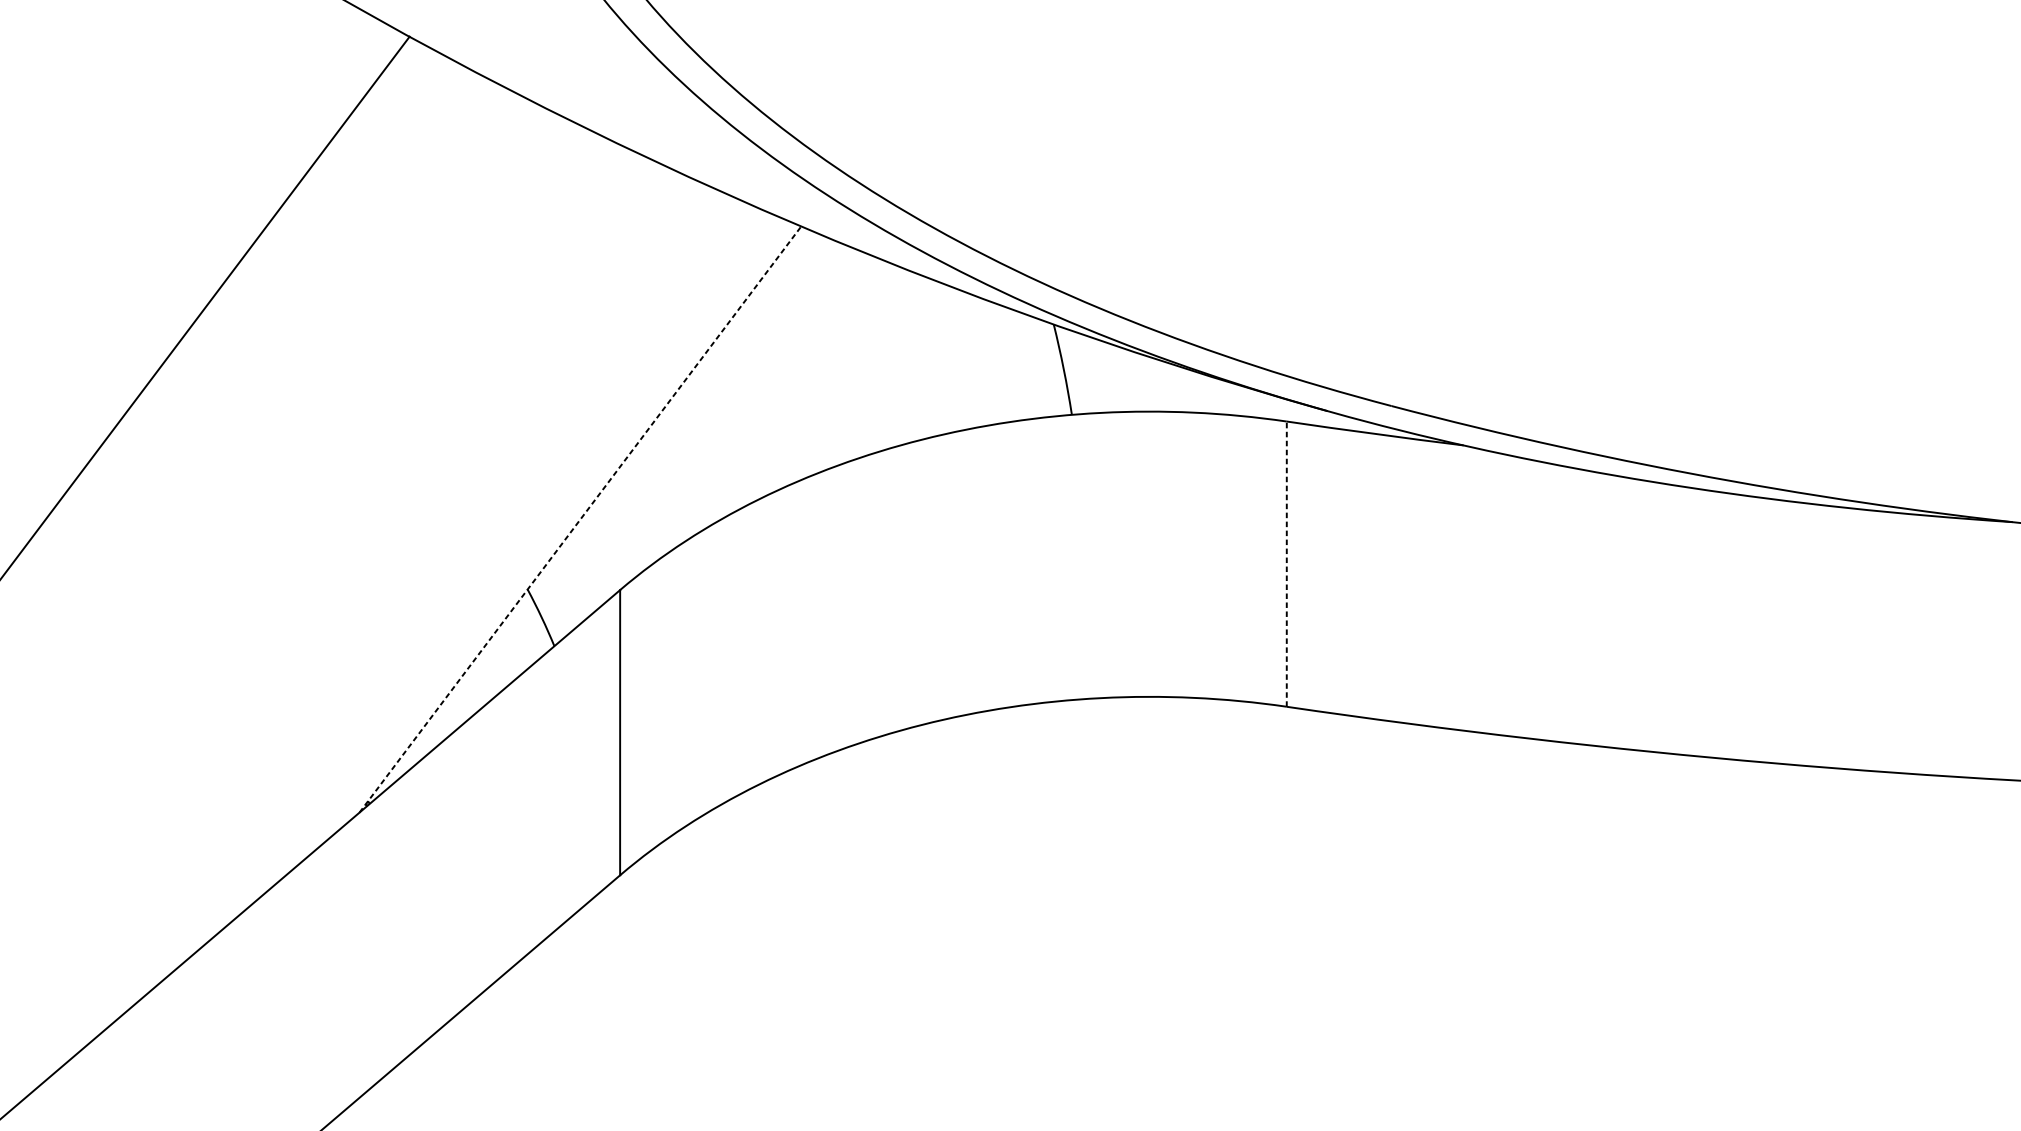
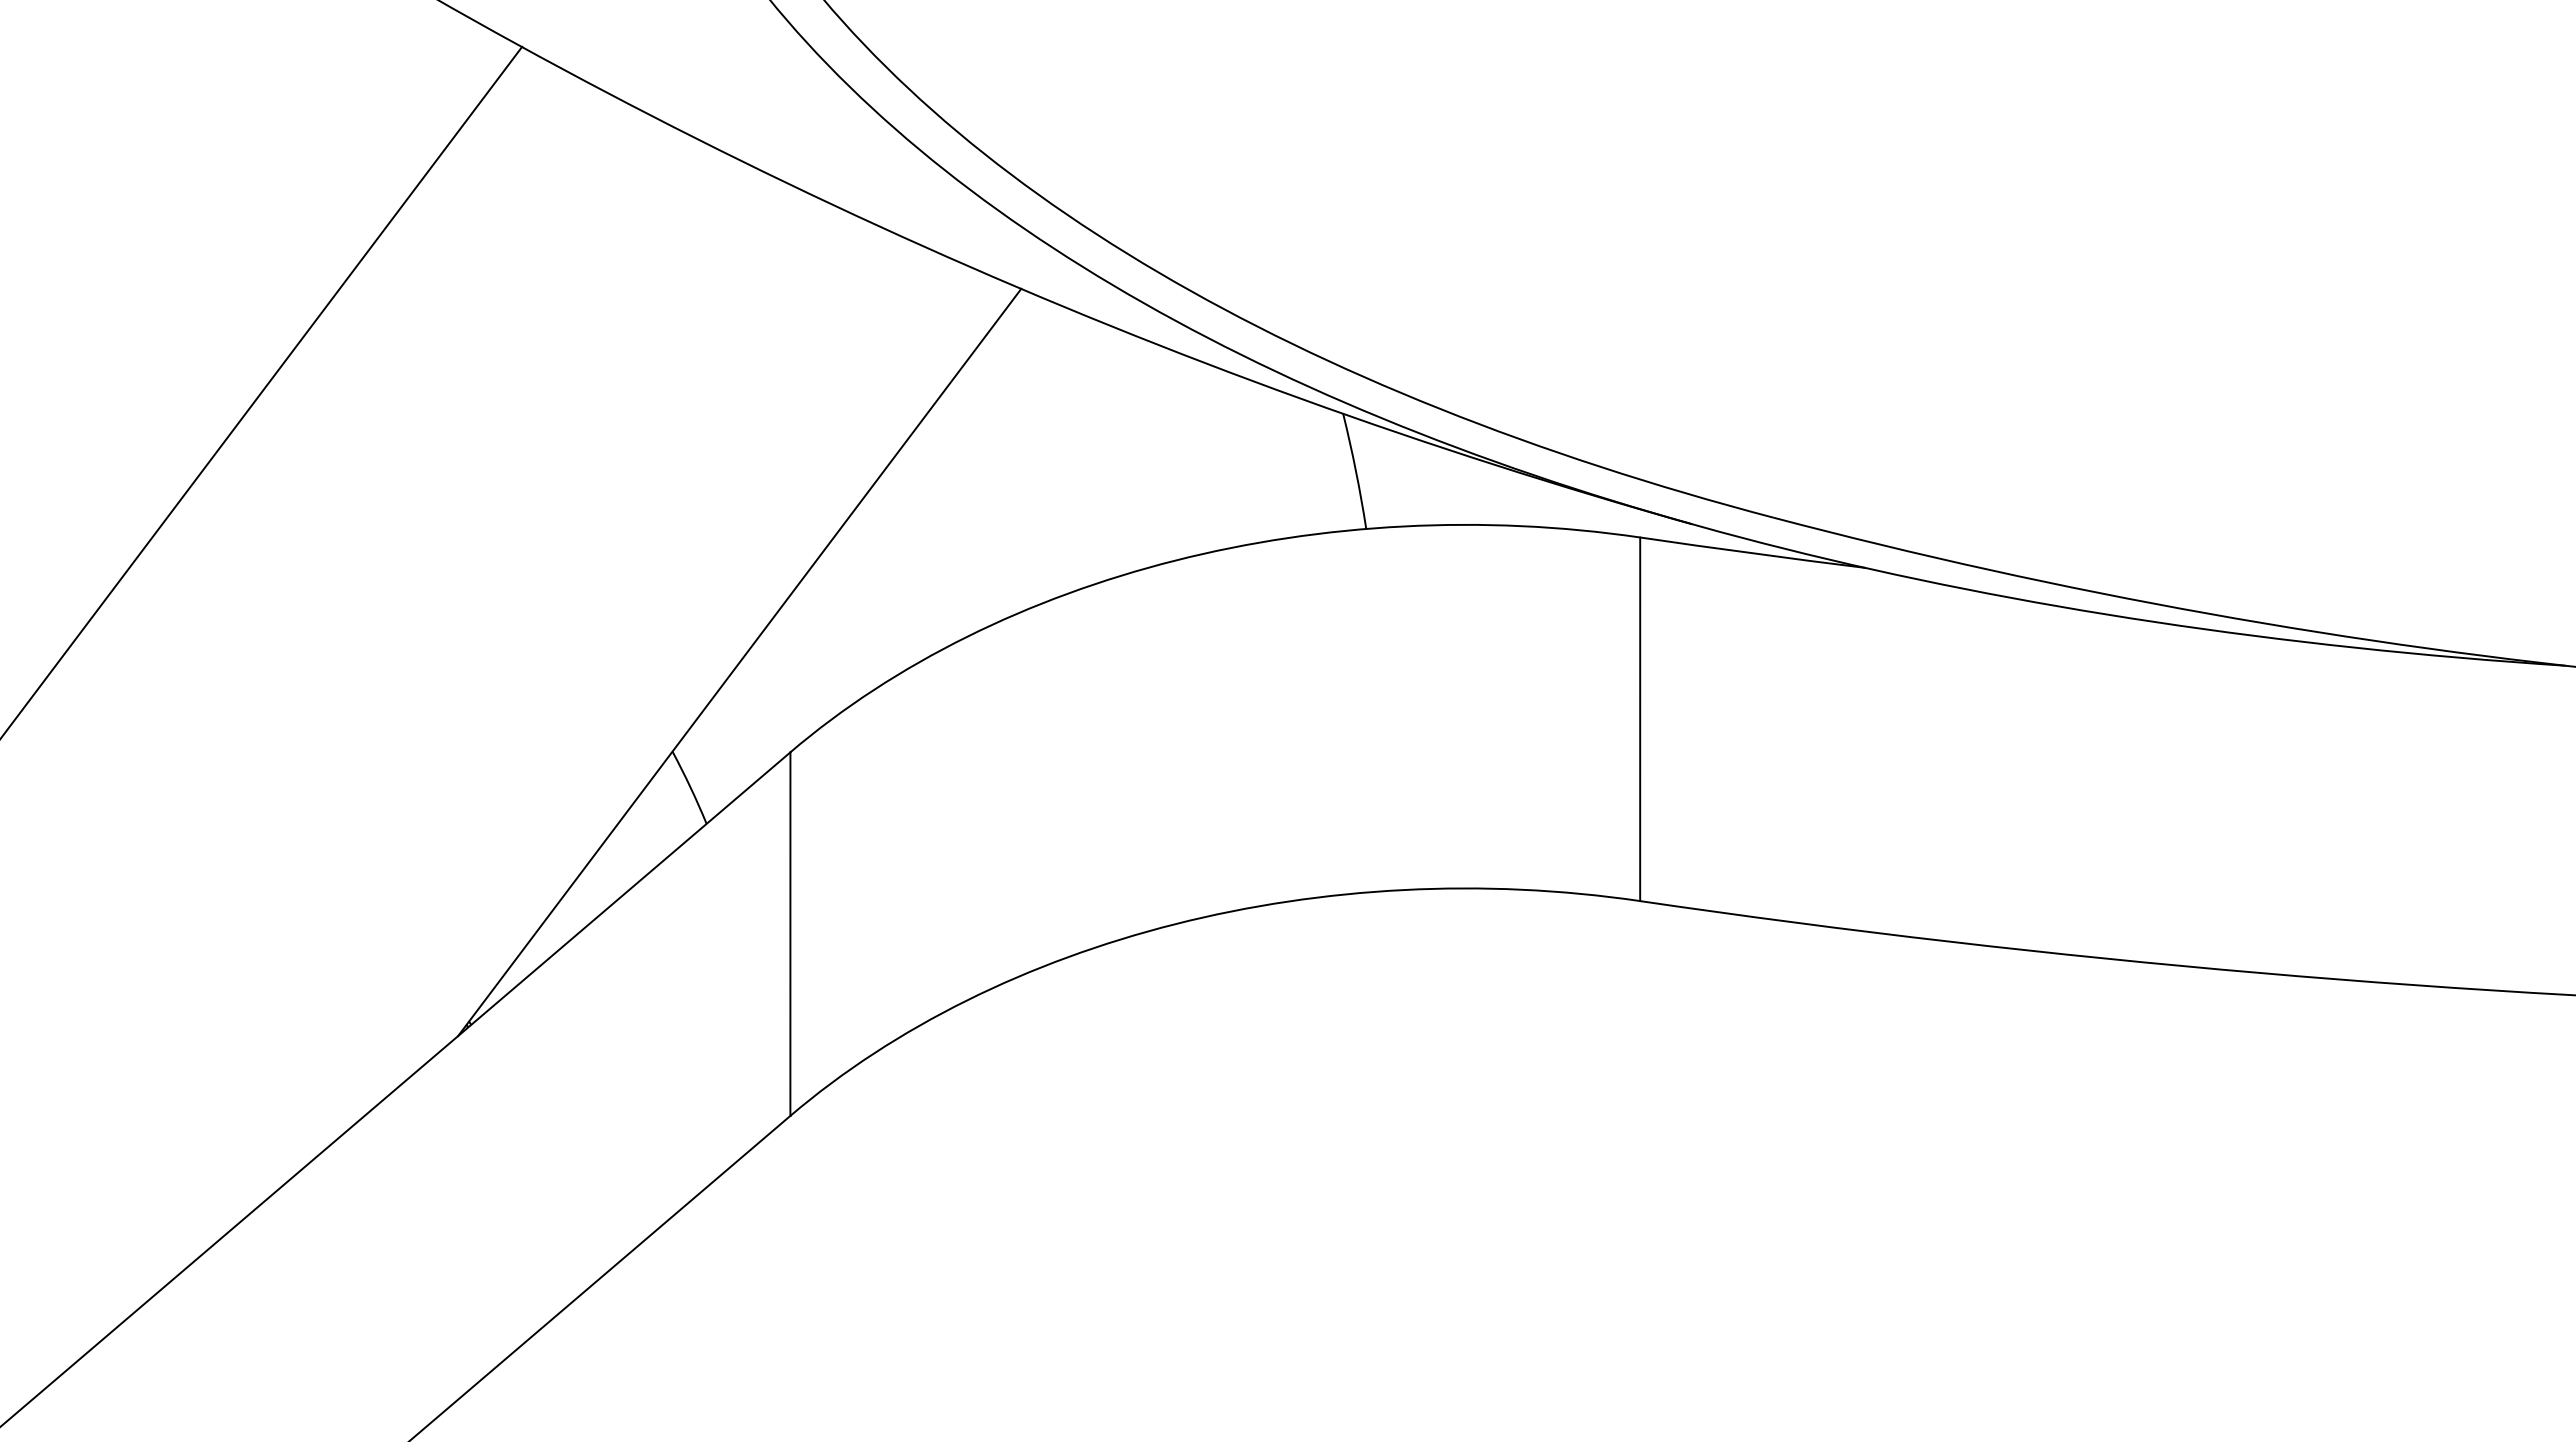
line: (580, 519) -> (739, 662), dashed -> solid
line: (1287, 564) -> (1640, 719), dashed -> solid

